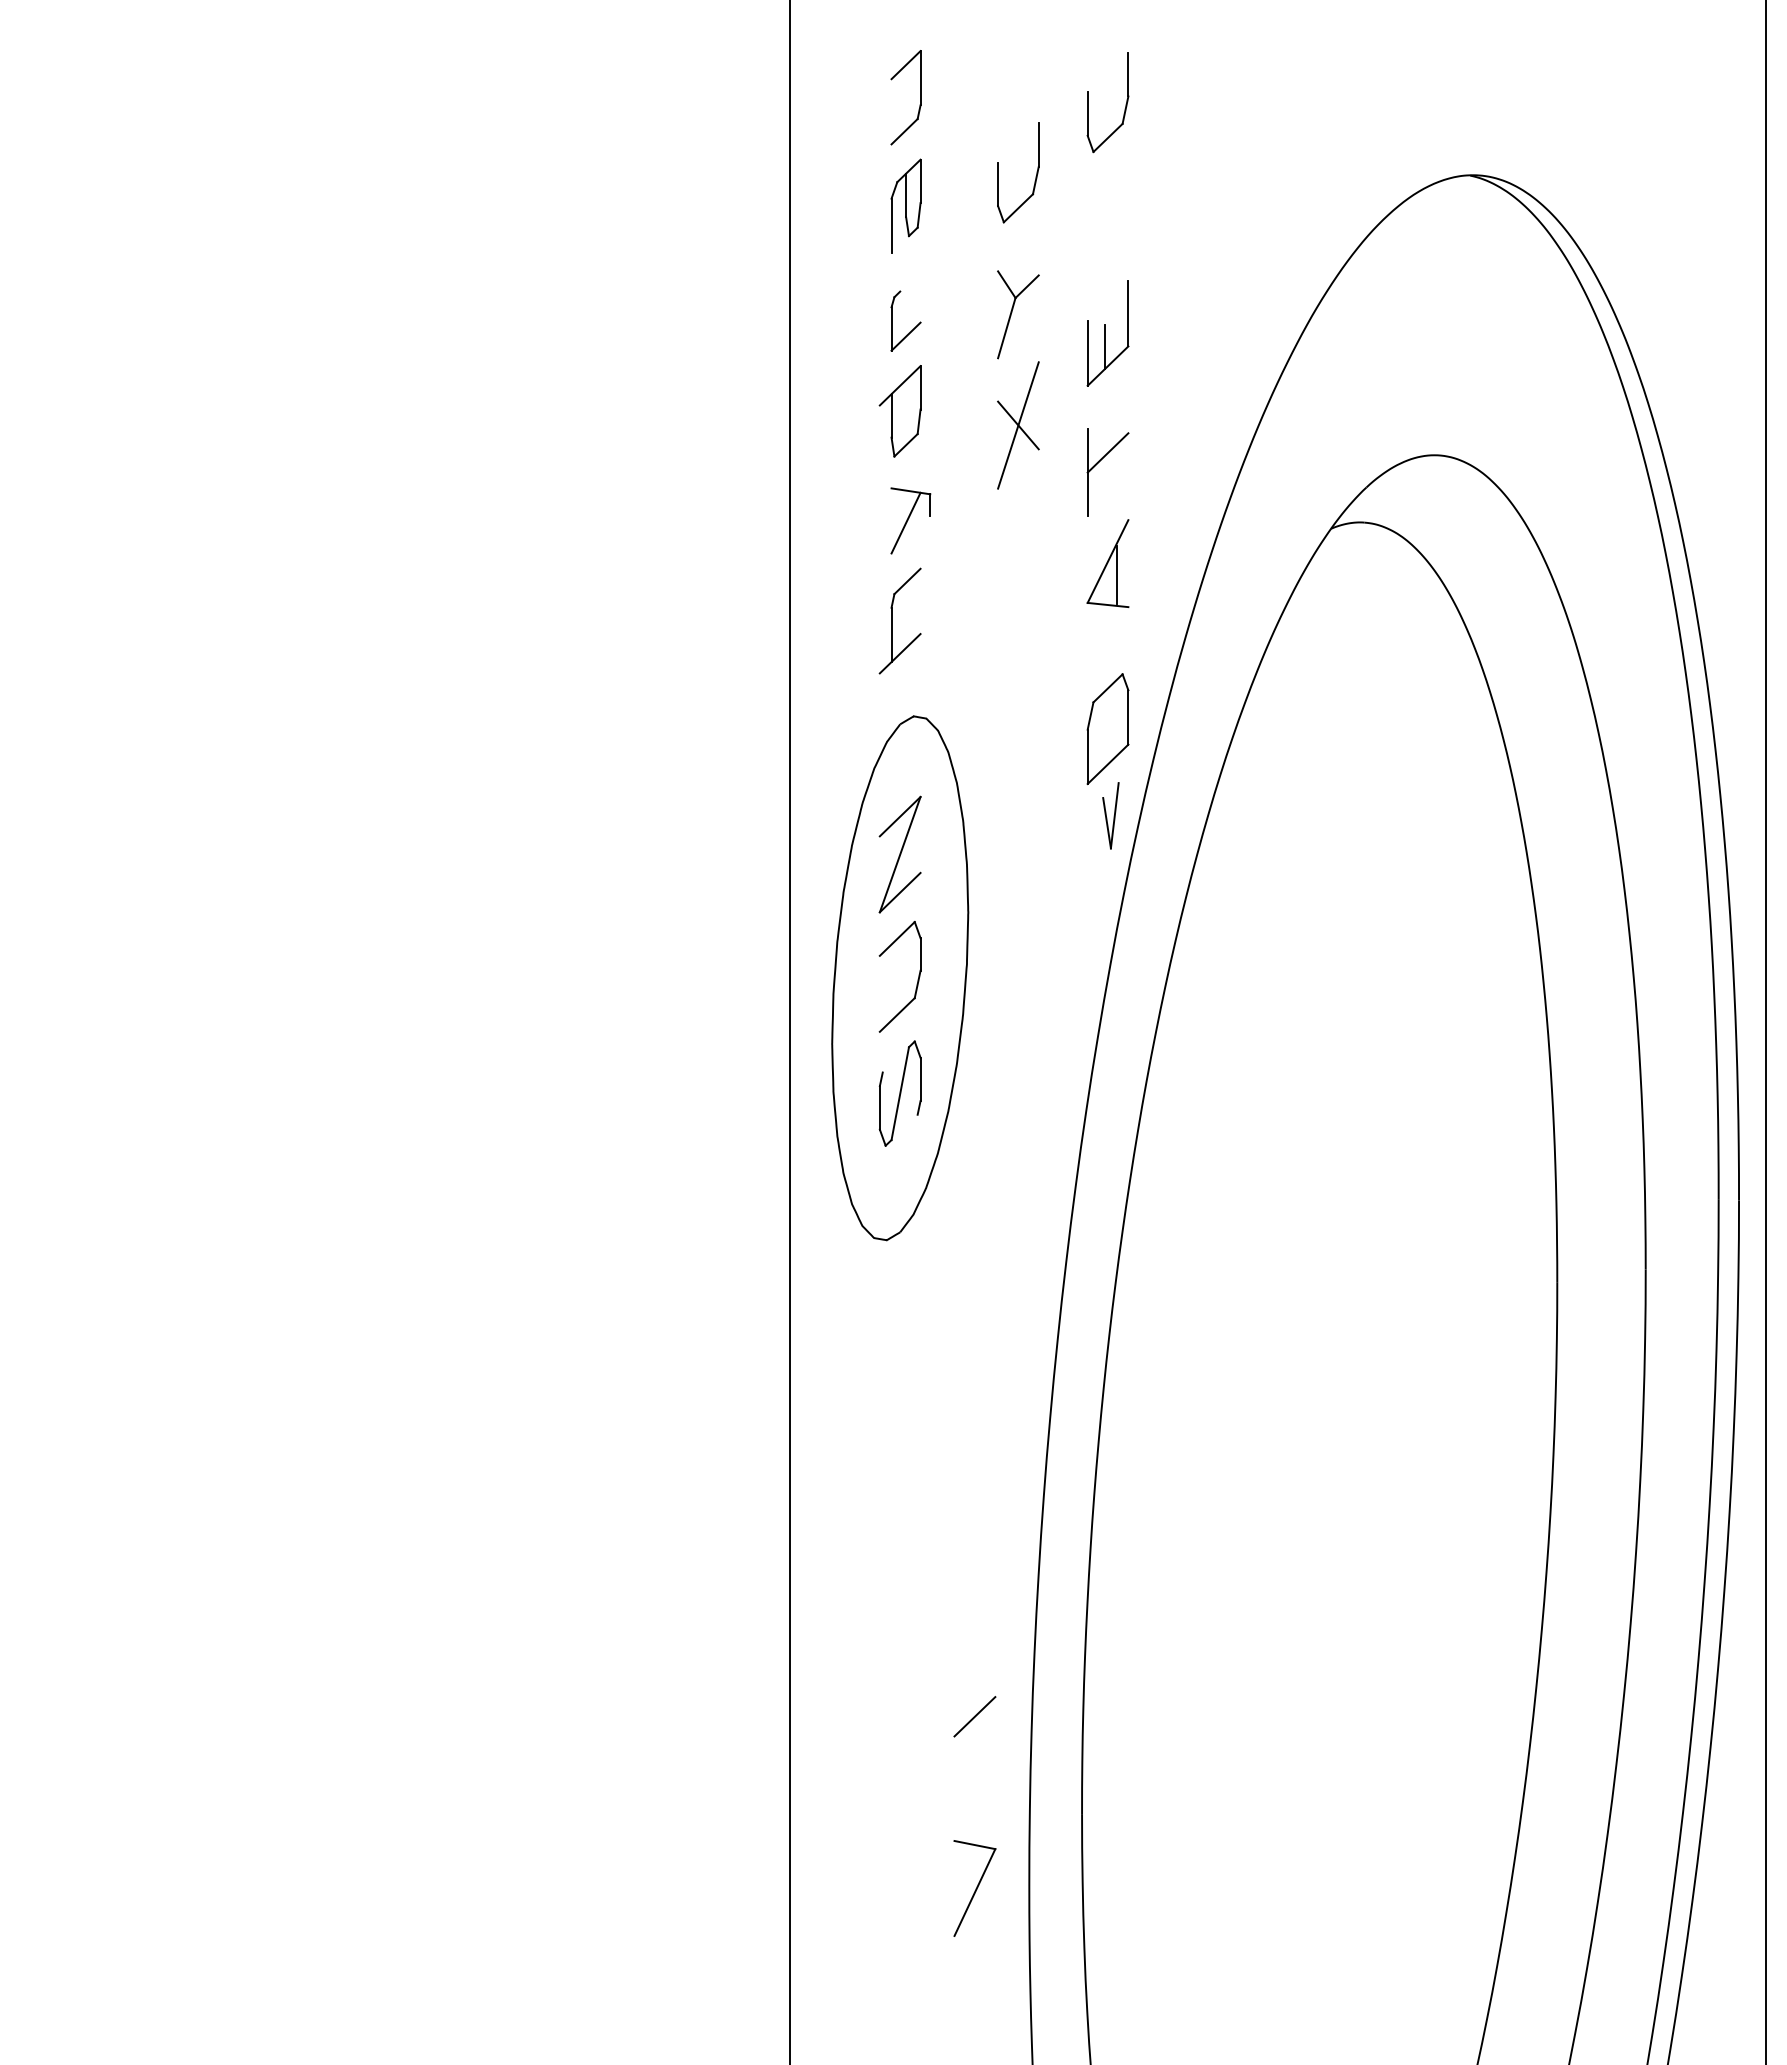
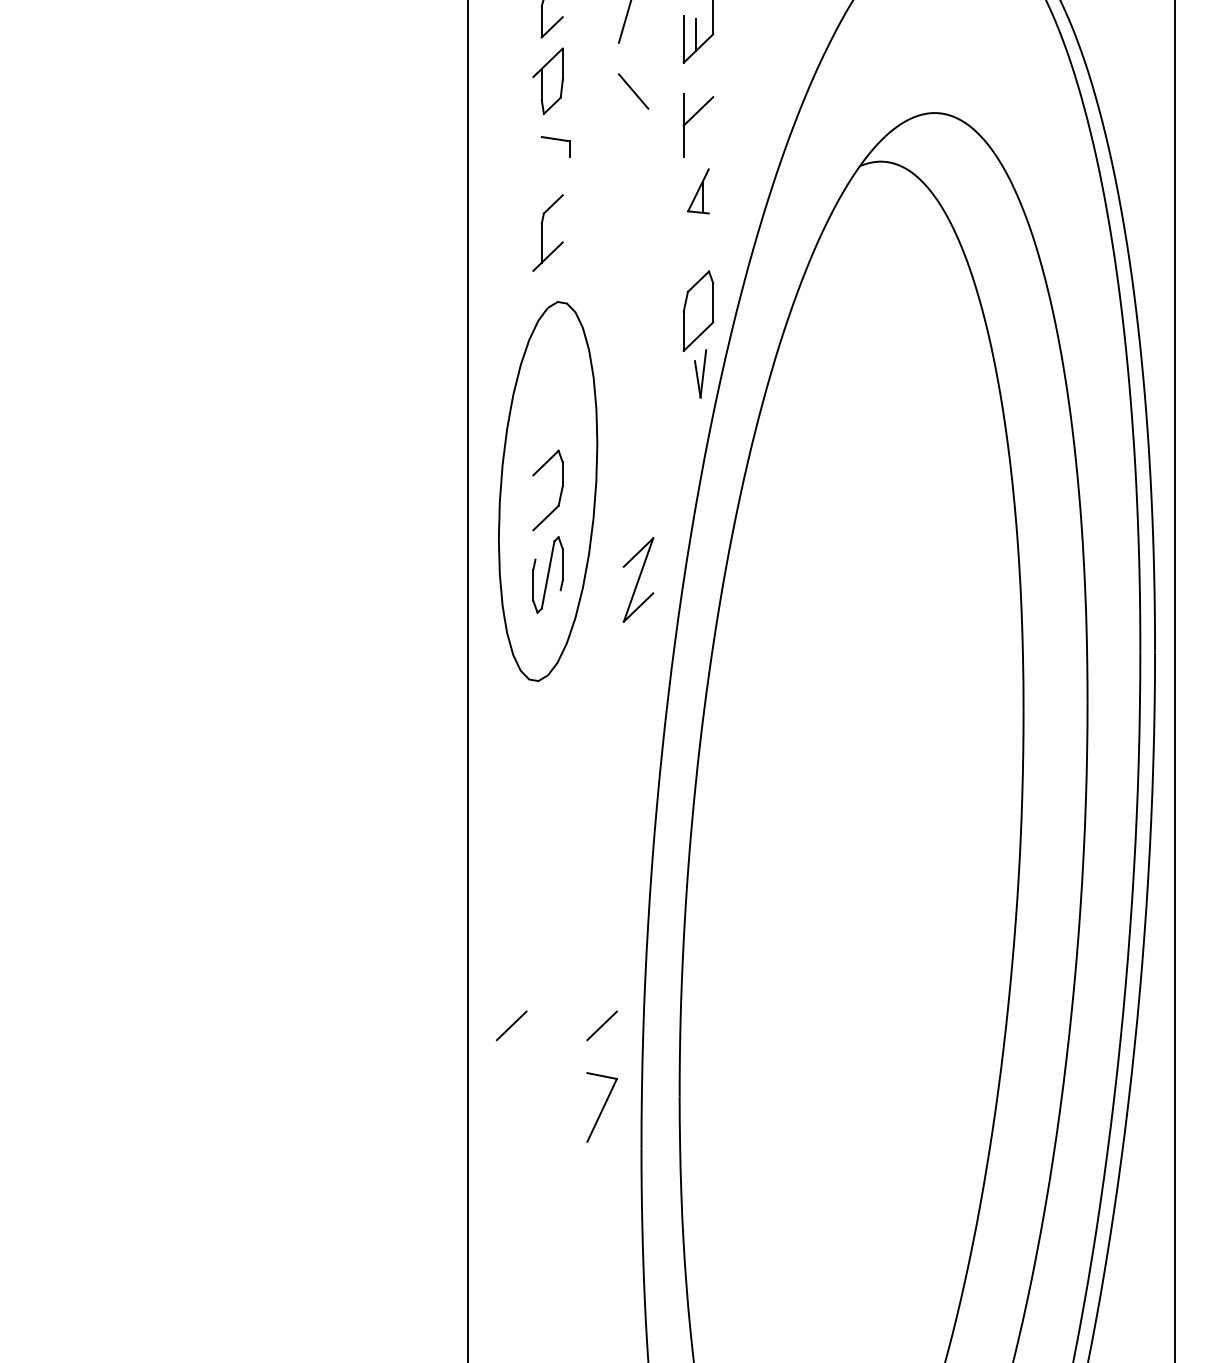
line: (1018, 425) -> (633, 91), removed
line: (905, 522) -> (551, 161), removed
part: (1107, 563) -> (698, 191), size x0.7
part: (899, 854) -> (638, 579), moved
line: (849, 1716) -> (511, 1025), added
part: (974, 1888) -> (601, 1107), moved

